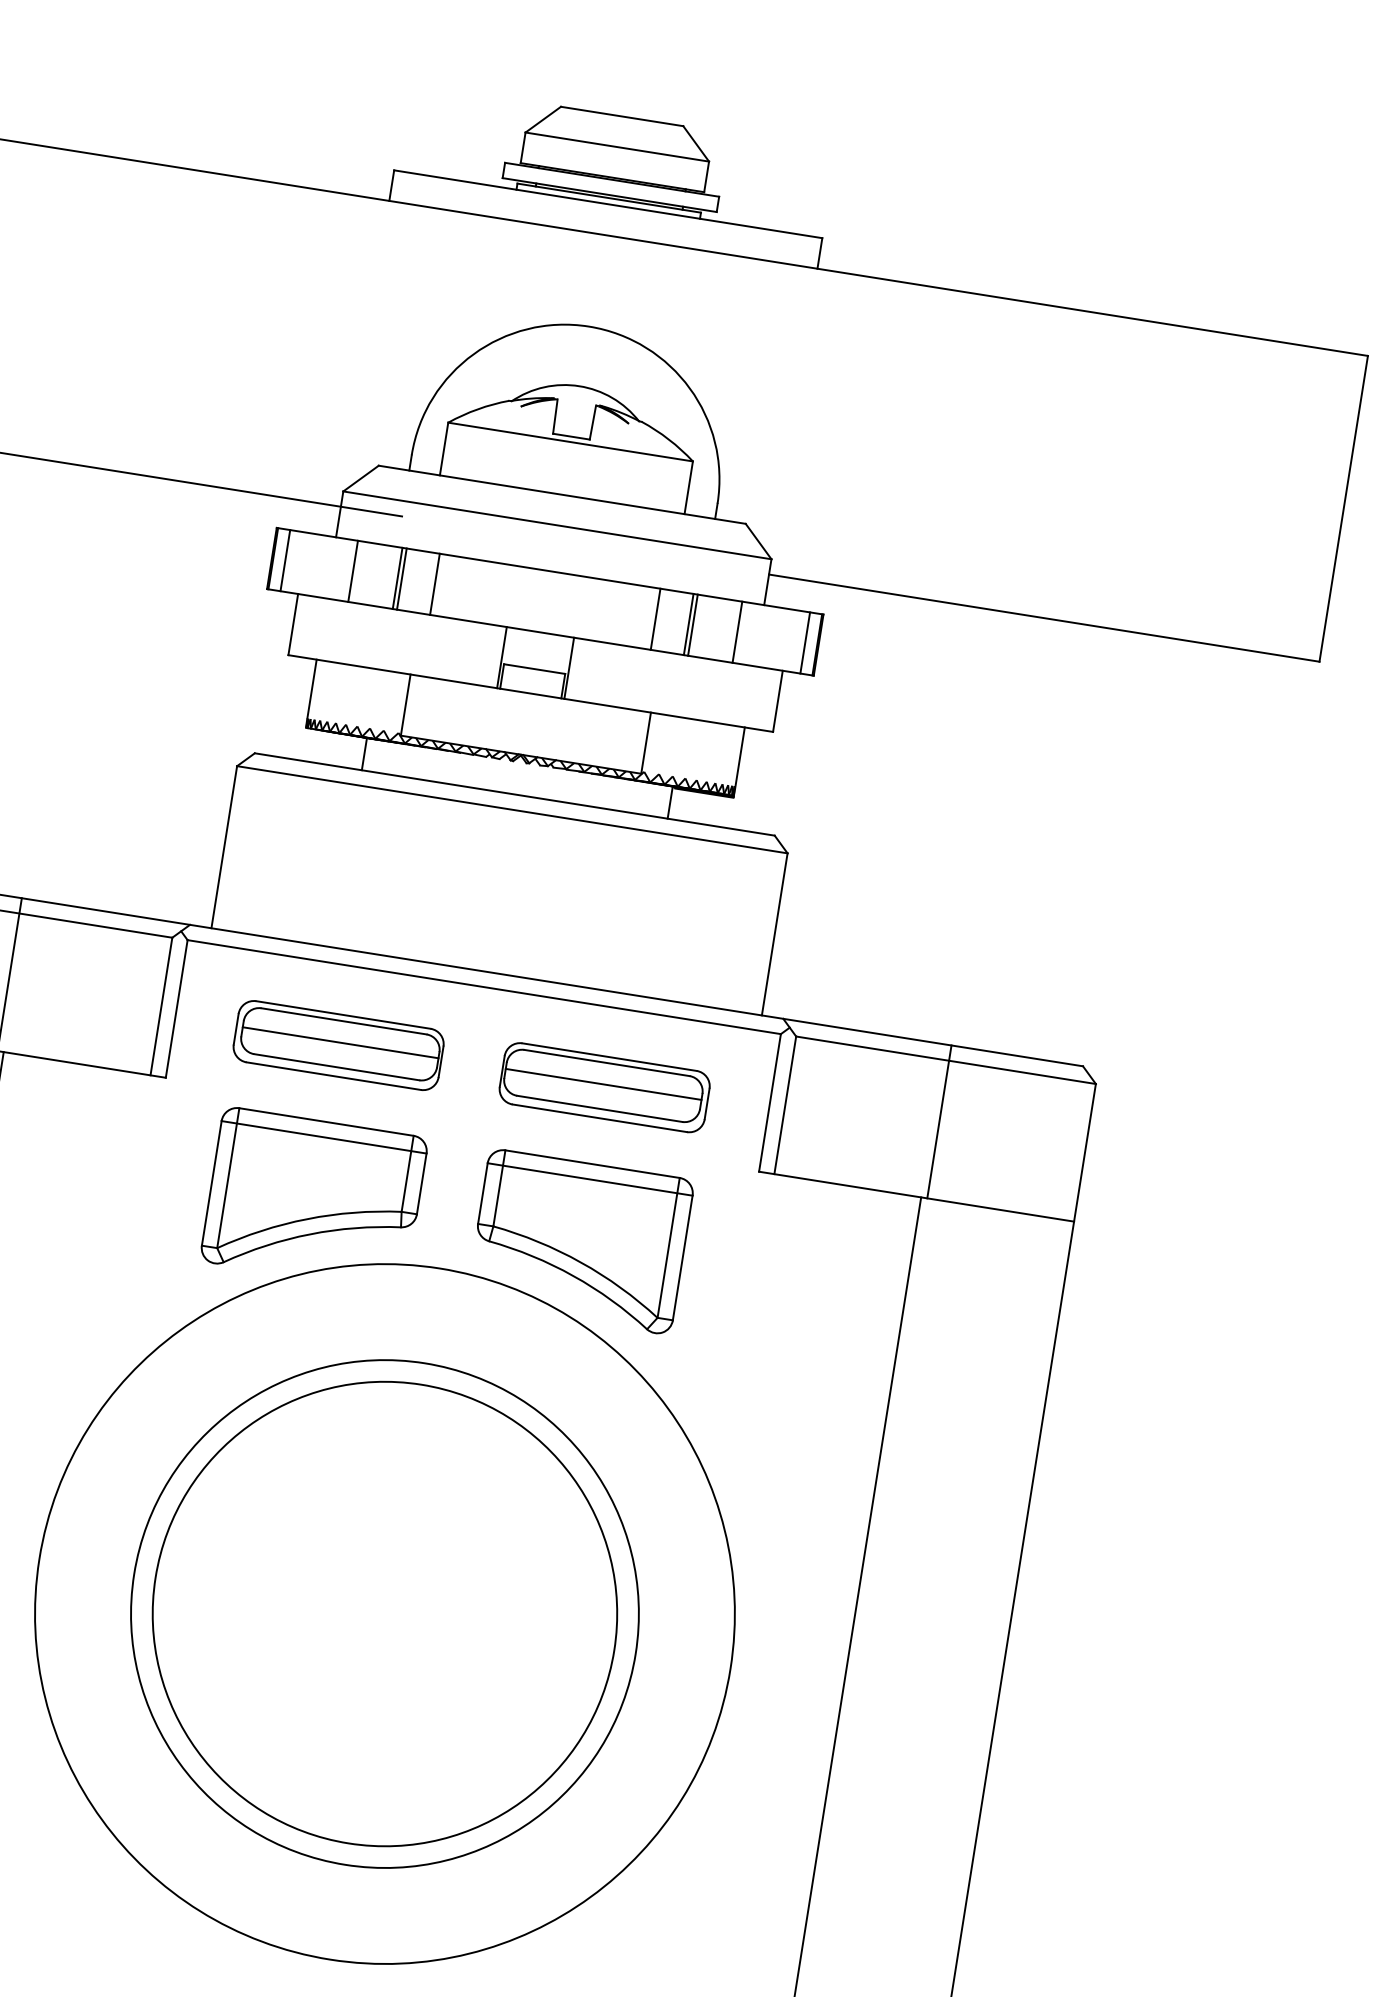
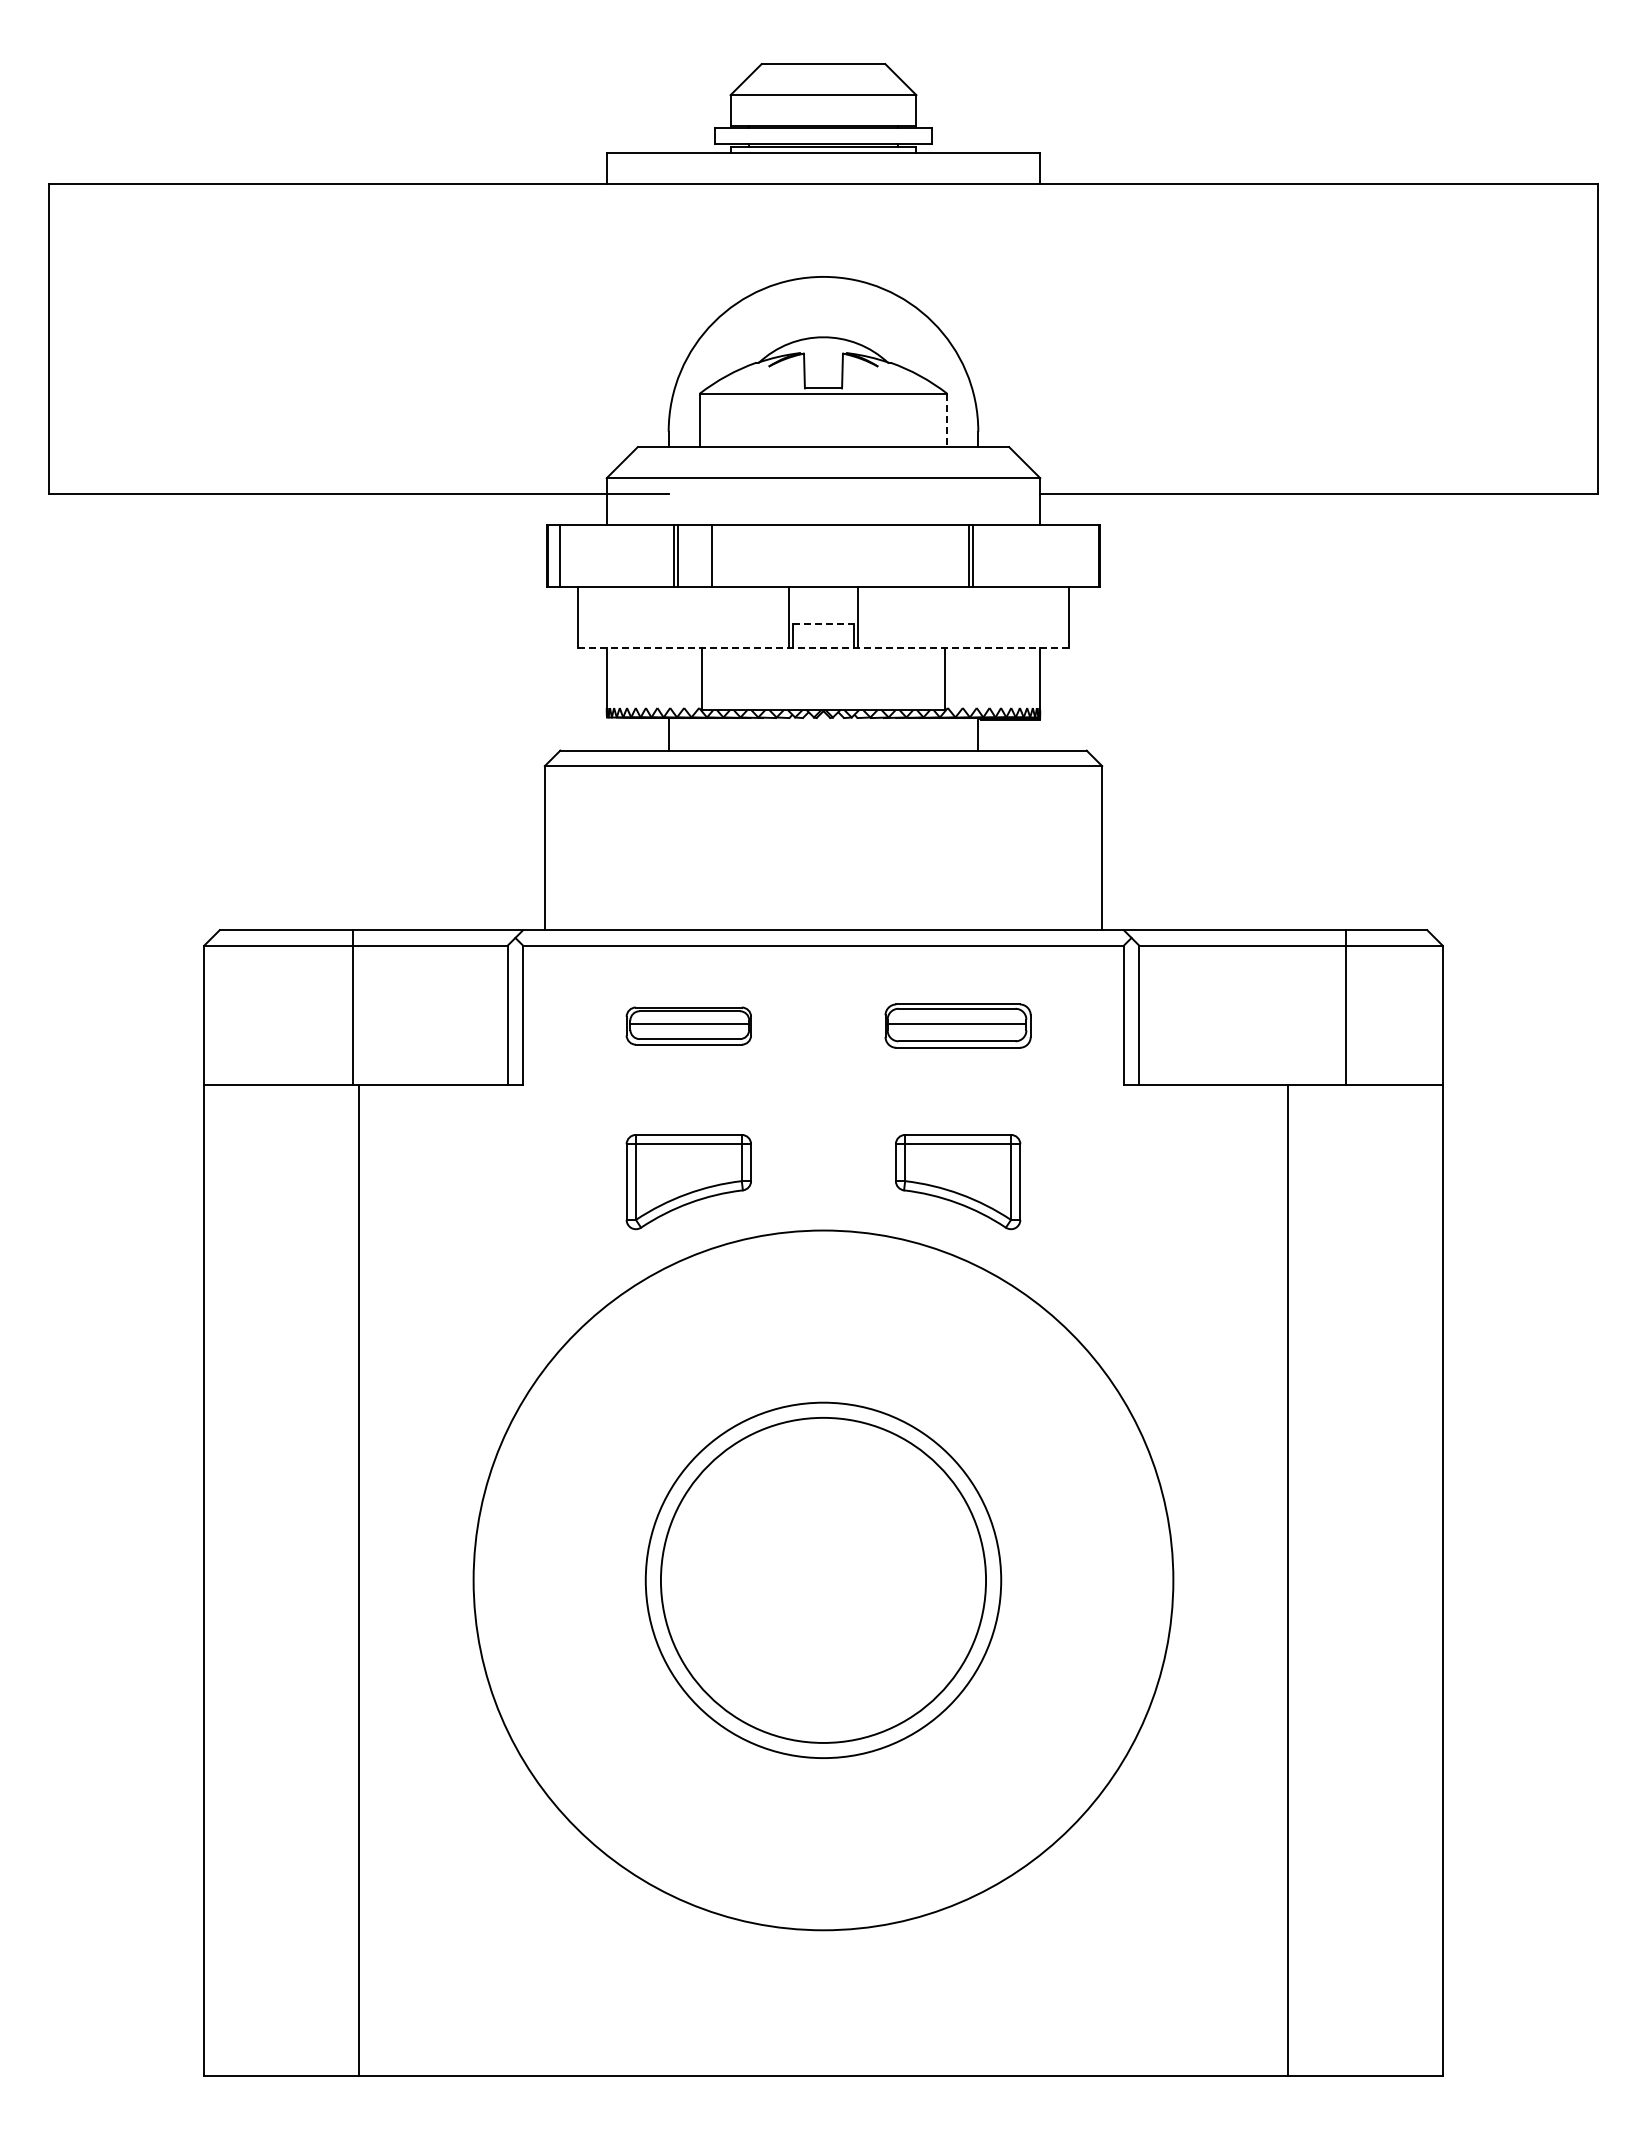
line: (688, 487) -> (947, 420), solid -> dashed
line: (352, 571) -> (628, 555), removed
line: (655, 619) -> (935, 555), removed
line: (737, 632) -> (1018, 555), removed
line: (805, 642) -> (1086, 555), removed
line: (534, 668) -> (823, 623), solid -> dashed
line: (530, 693) -> (823, 648), solid -> dashed
part: (338, 1044) -> (688, 1025), size x0.6
part: (604, 1086) -> (957, 1025), size x0.7
line: (939, 1121) -> (1346, 1007), moved
part: (314, 1198) -> (688, 1181), size x0.6
part: (579, 1241) -> (957, 1181), size x0.6
circle: (384, 1614) -> (823, 1580), size x0.7
circle: (384, 1614) -> (823, 1580), size x0.7

